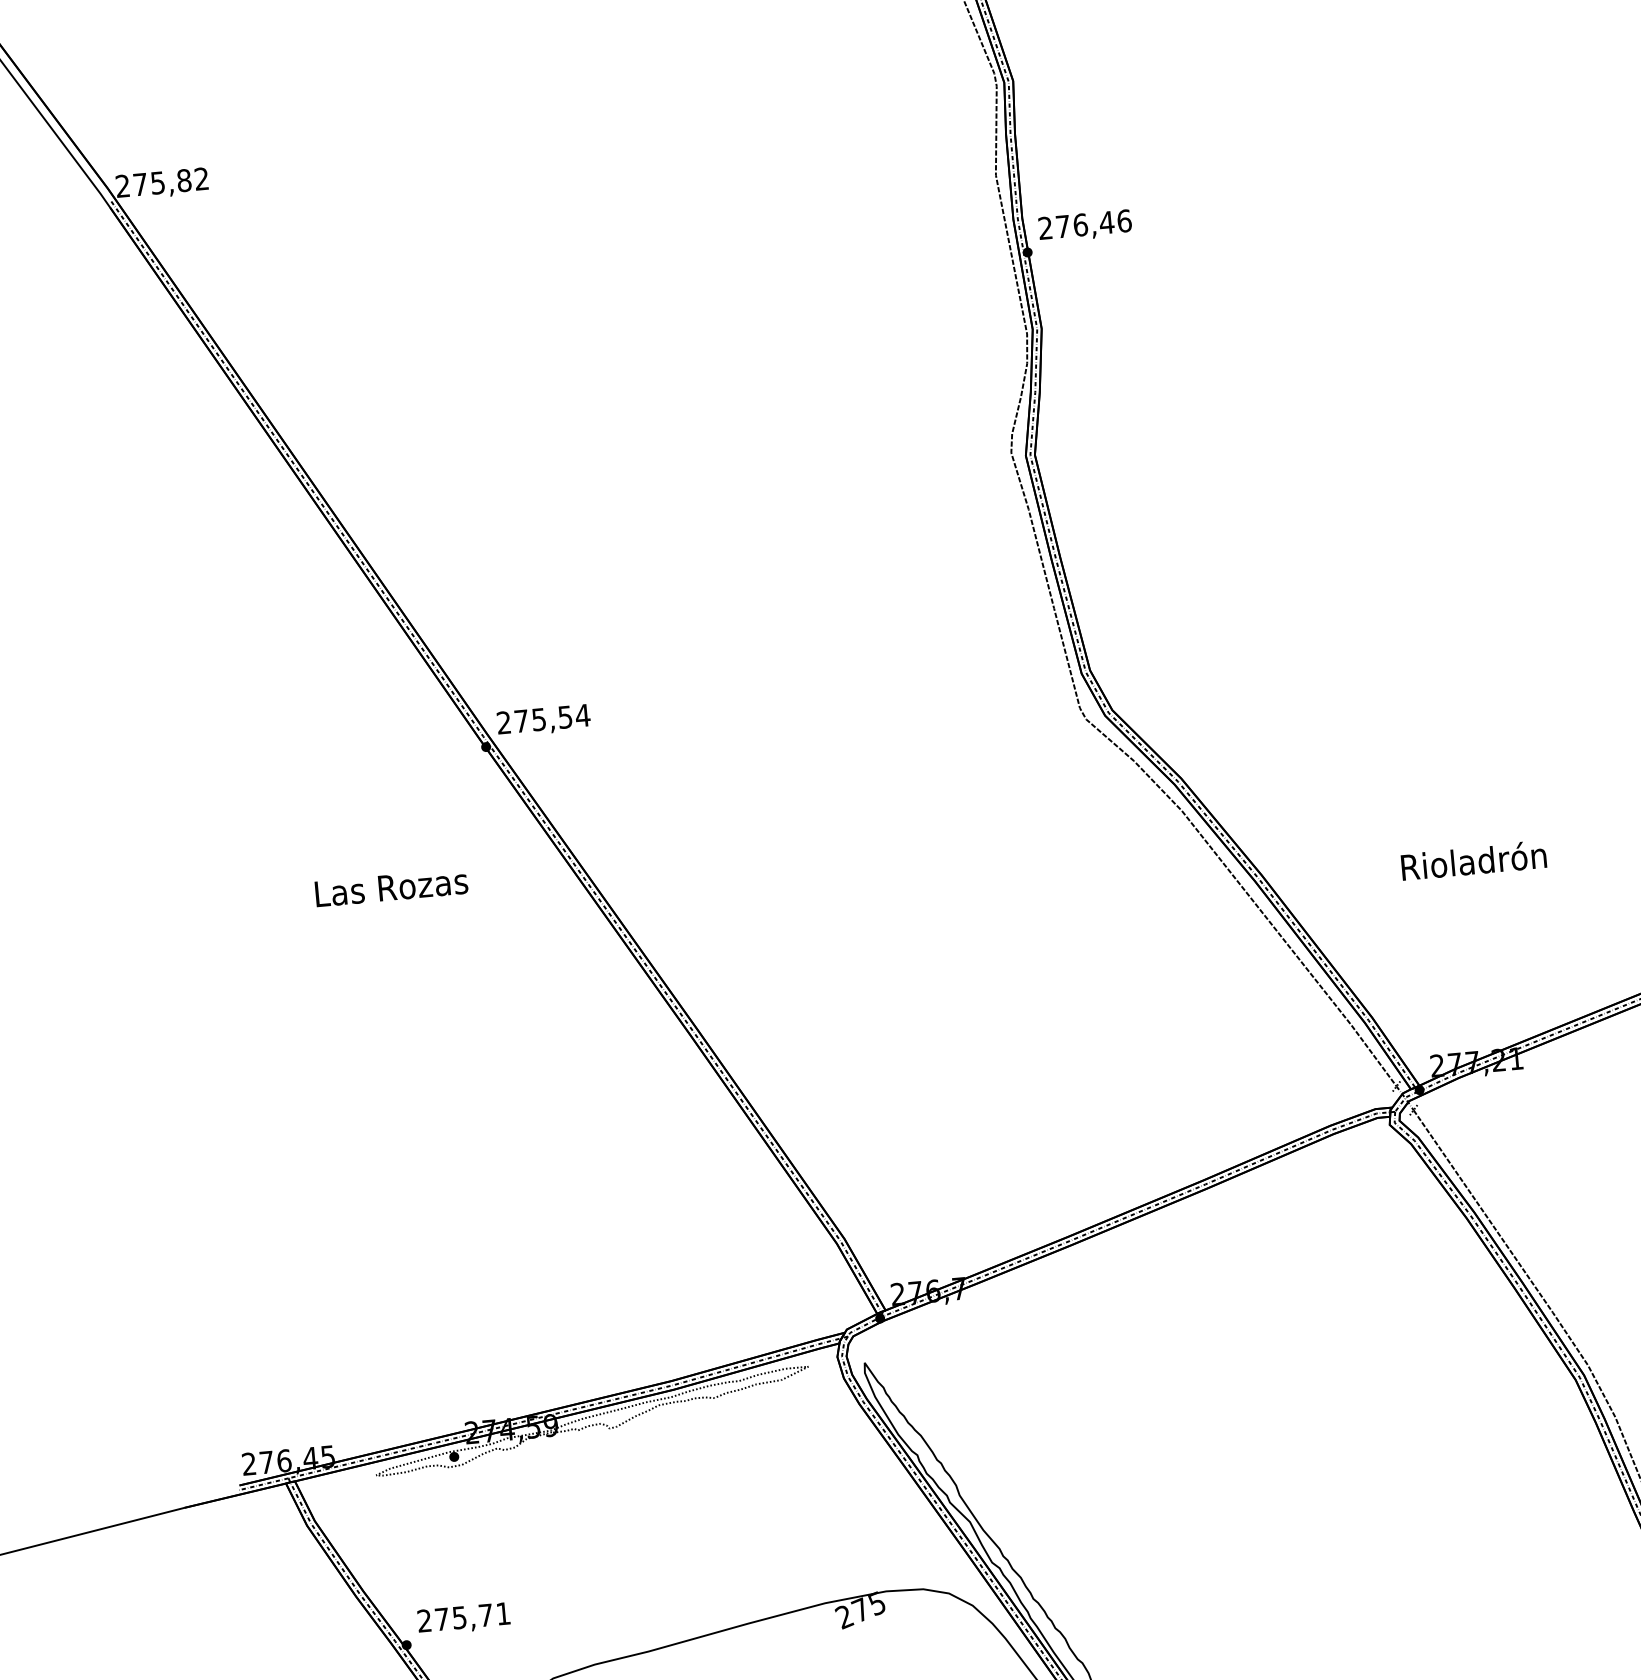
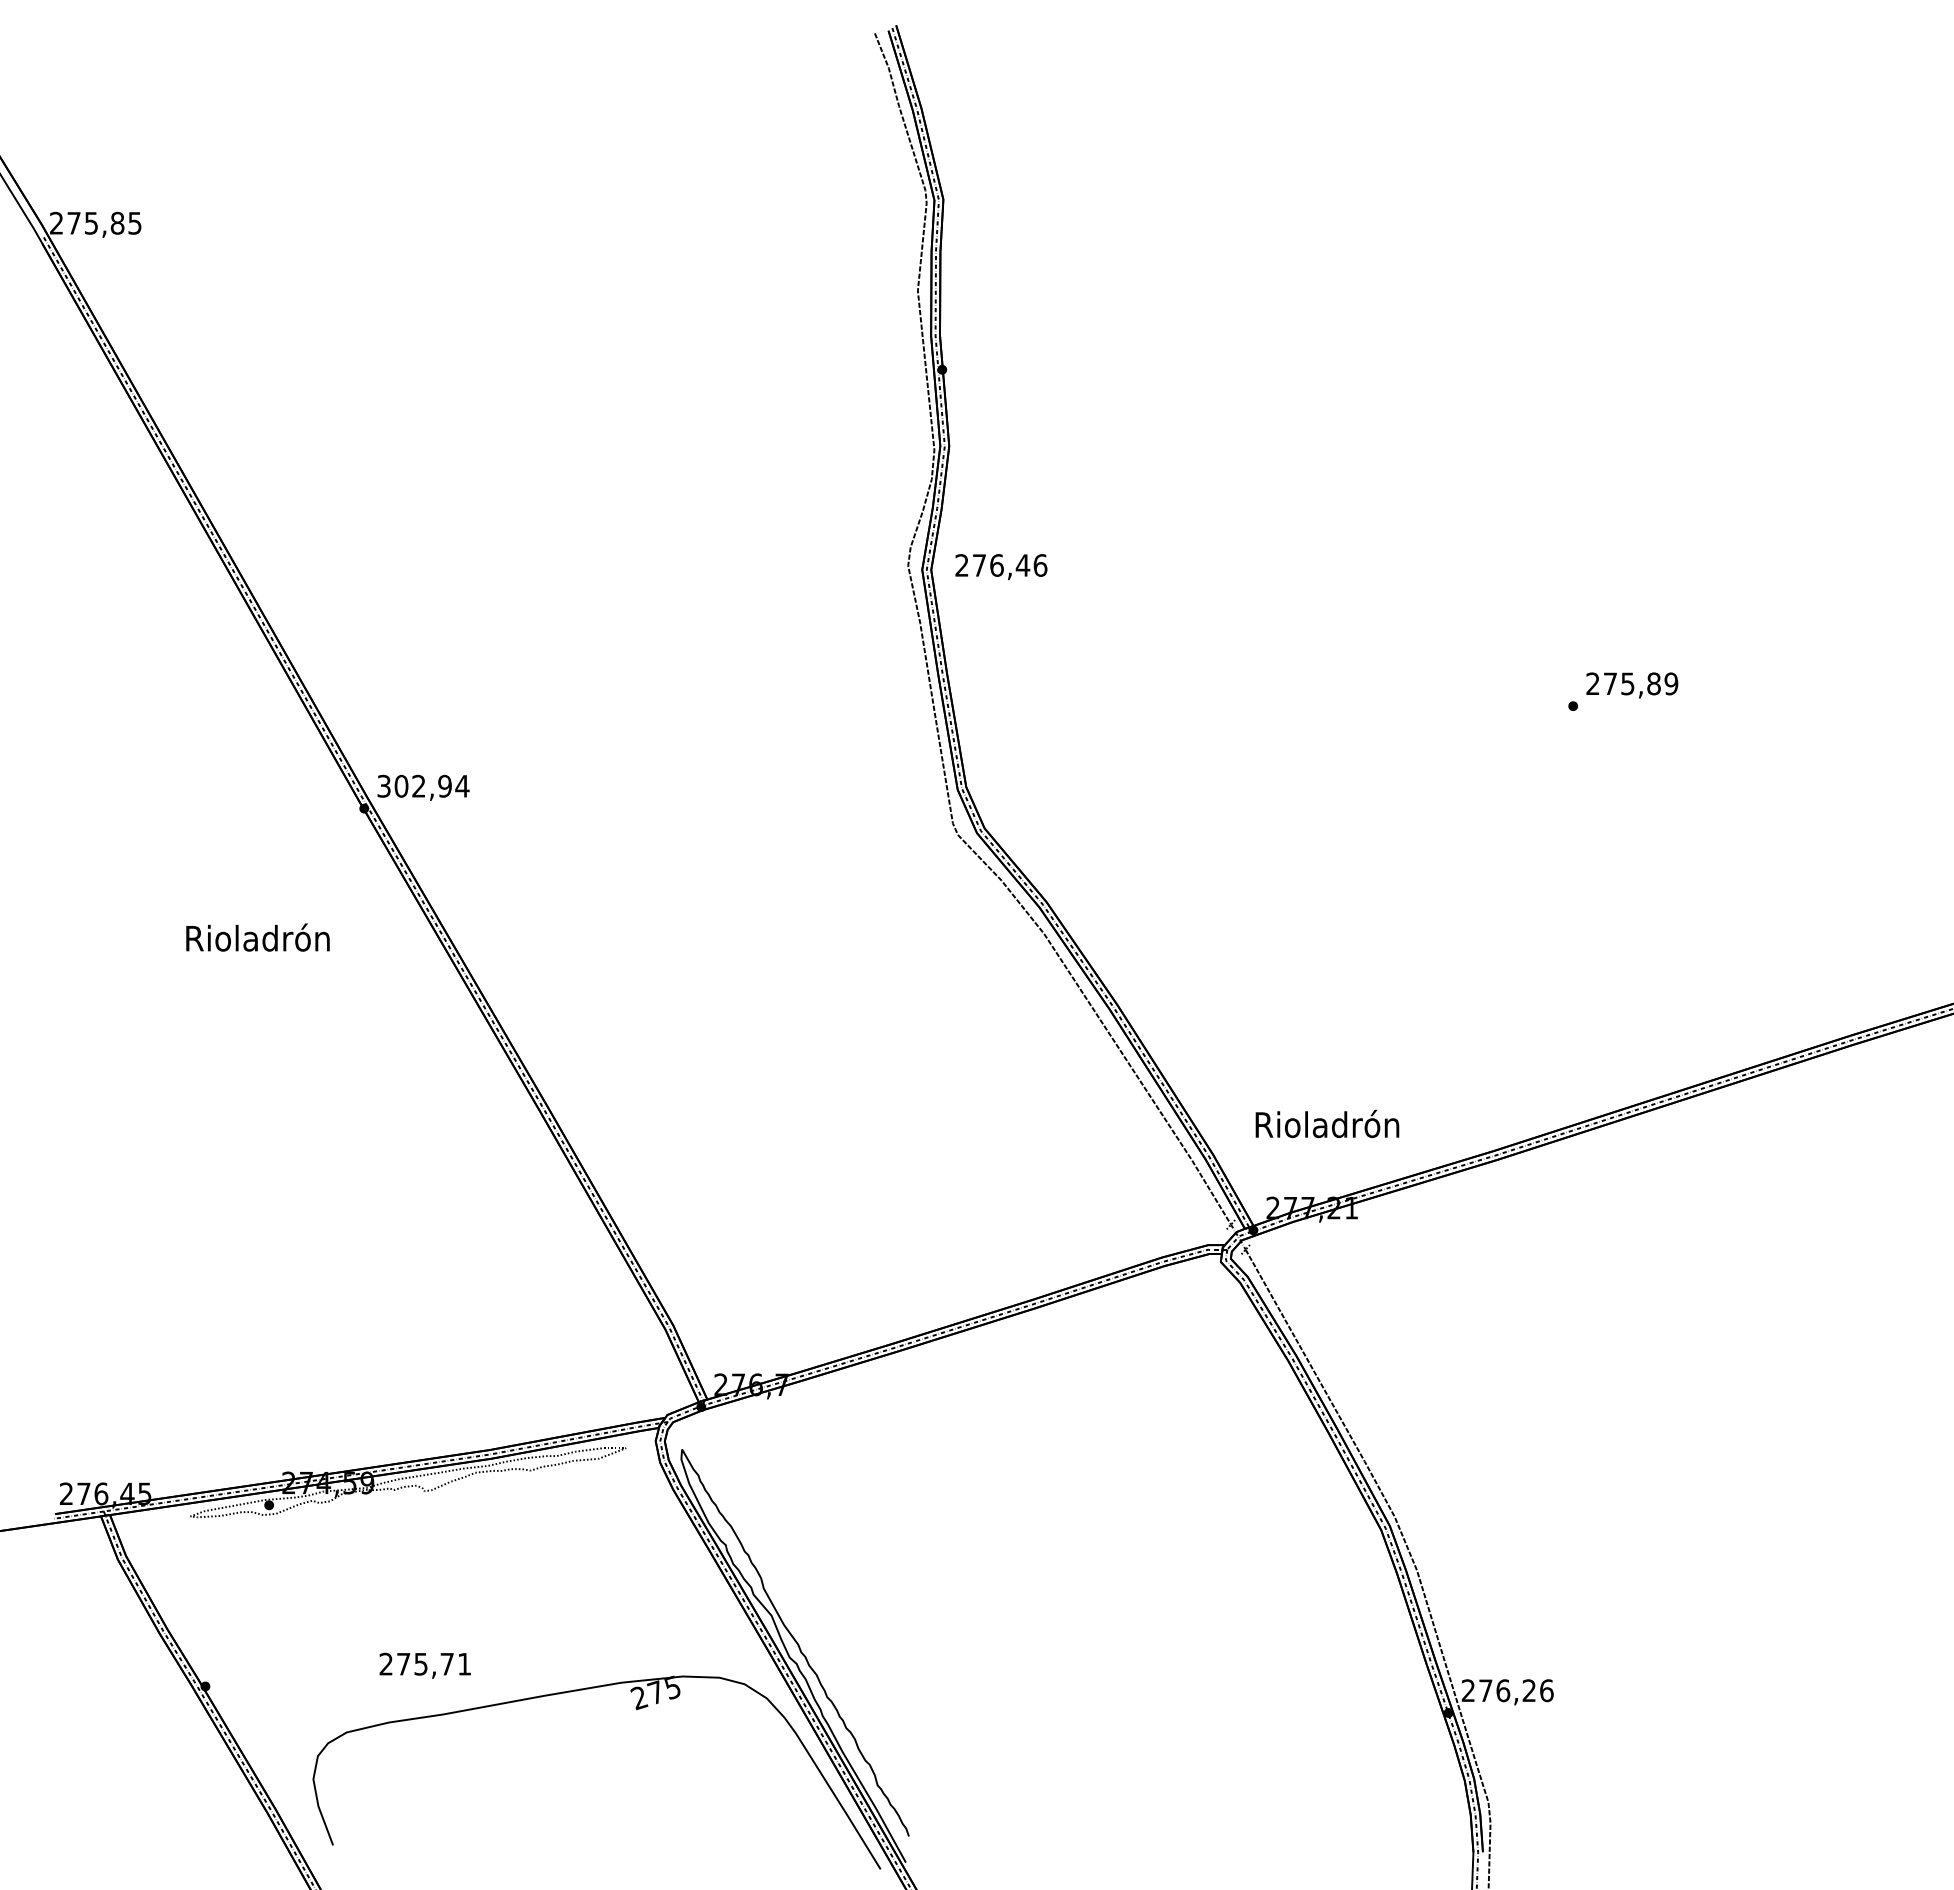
text: (201, 178) -> (134, 222), 275,82 -> 275,85
text: (1085, 226) -> (1001, 567), moved
text: (534, 719) -> (414, 785), 275,54 -> 302,94
text: (1473, 860) -> (1327, 1123), moved
text: (391, 886) -> (258, 937), Las Rozas -> Rioladrón
text: (463, 1618) -> (424, 1665), moved

